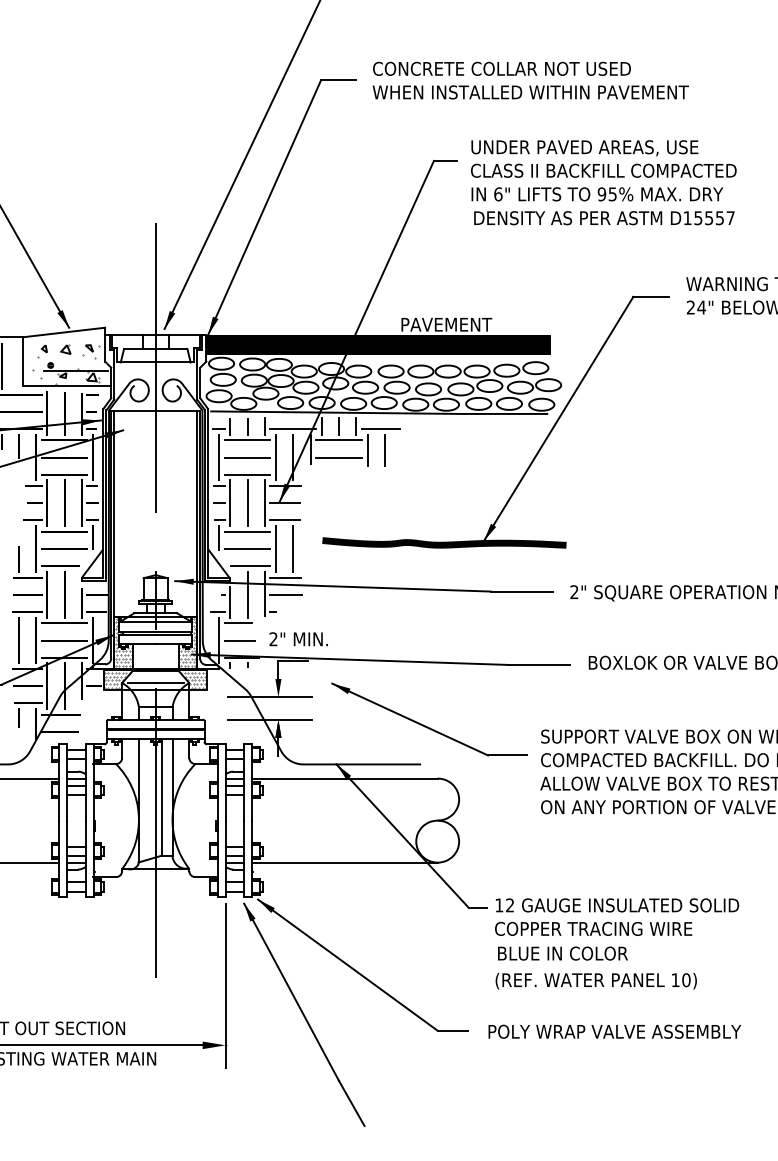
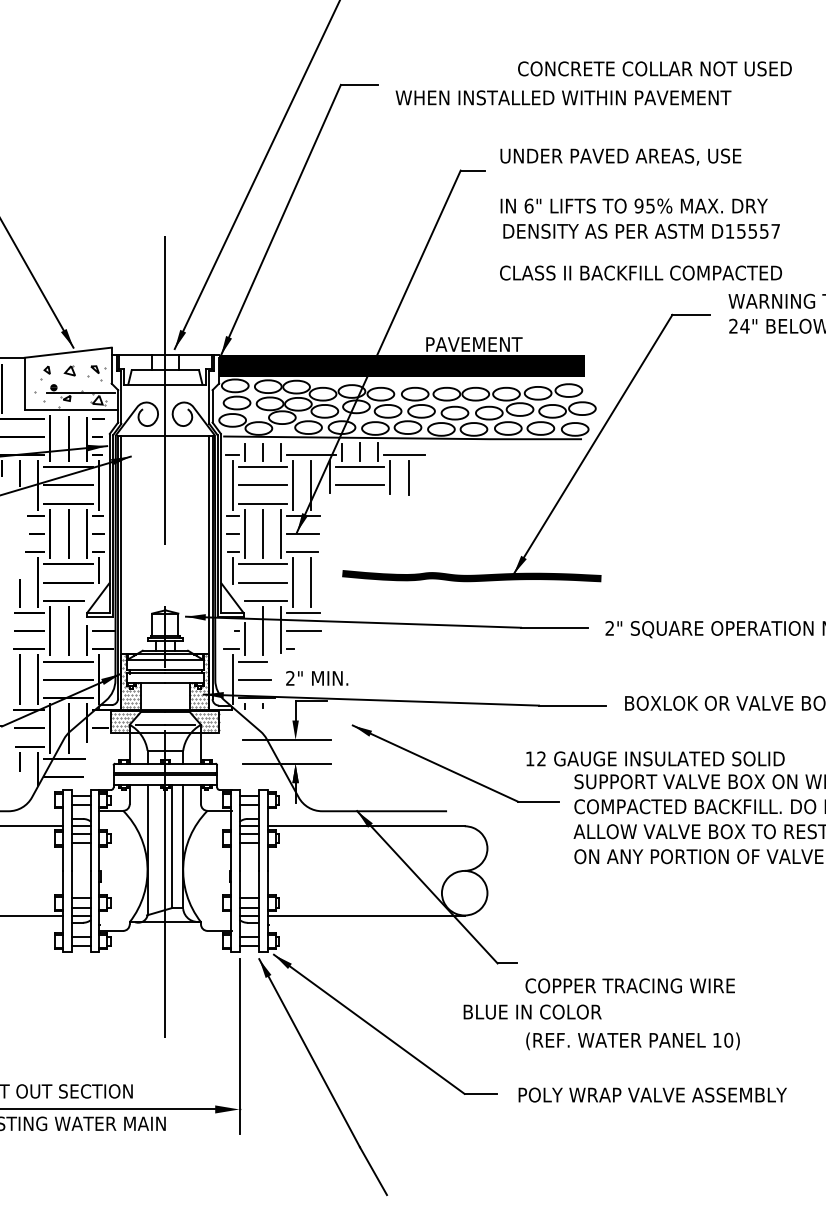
text: (501, 68) -> (654, 68), moved
text: (603, 170) -> (640, 272), moved
text: (617, 905) -> (655, 758), moved
text: (562, 953) -> (532, 1011), moved

